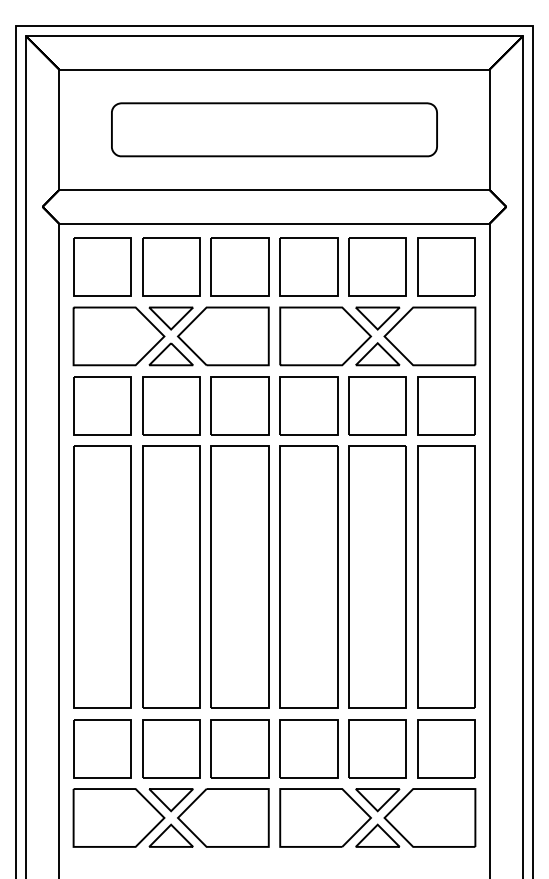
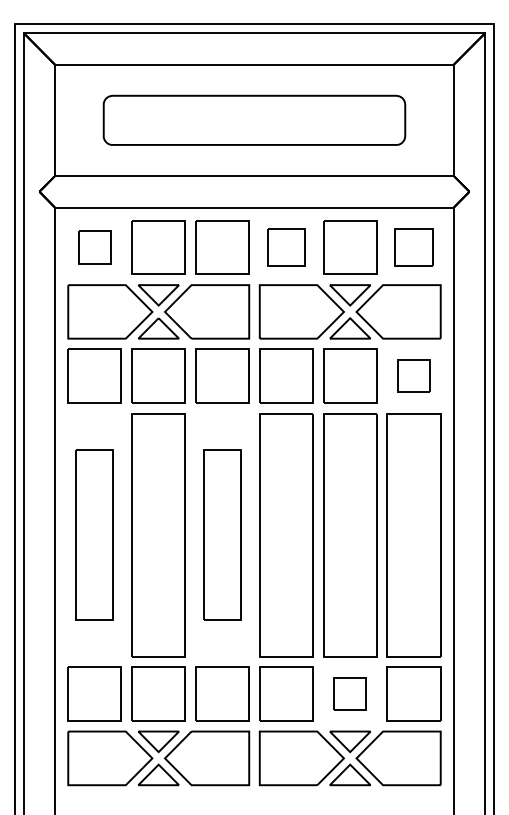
part: (101, 266) -> (94, 247), size x0.6
part: (309, 266) -> (286, 247), size x0.7
part: (445, 266) -> (413, 247), size x0.7
part: (445, 404) -> (413, 375), size x0.6
part: (101, 577) -> (94, 535), size x0.7
part: (239, 577) -> (222, 535), size x0.7
part: (378, 747) -> (350, 693), size x0.6

